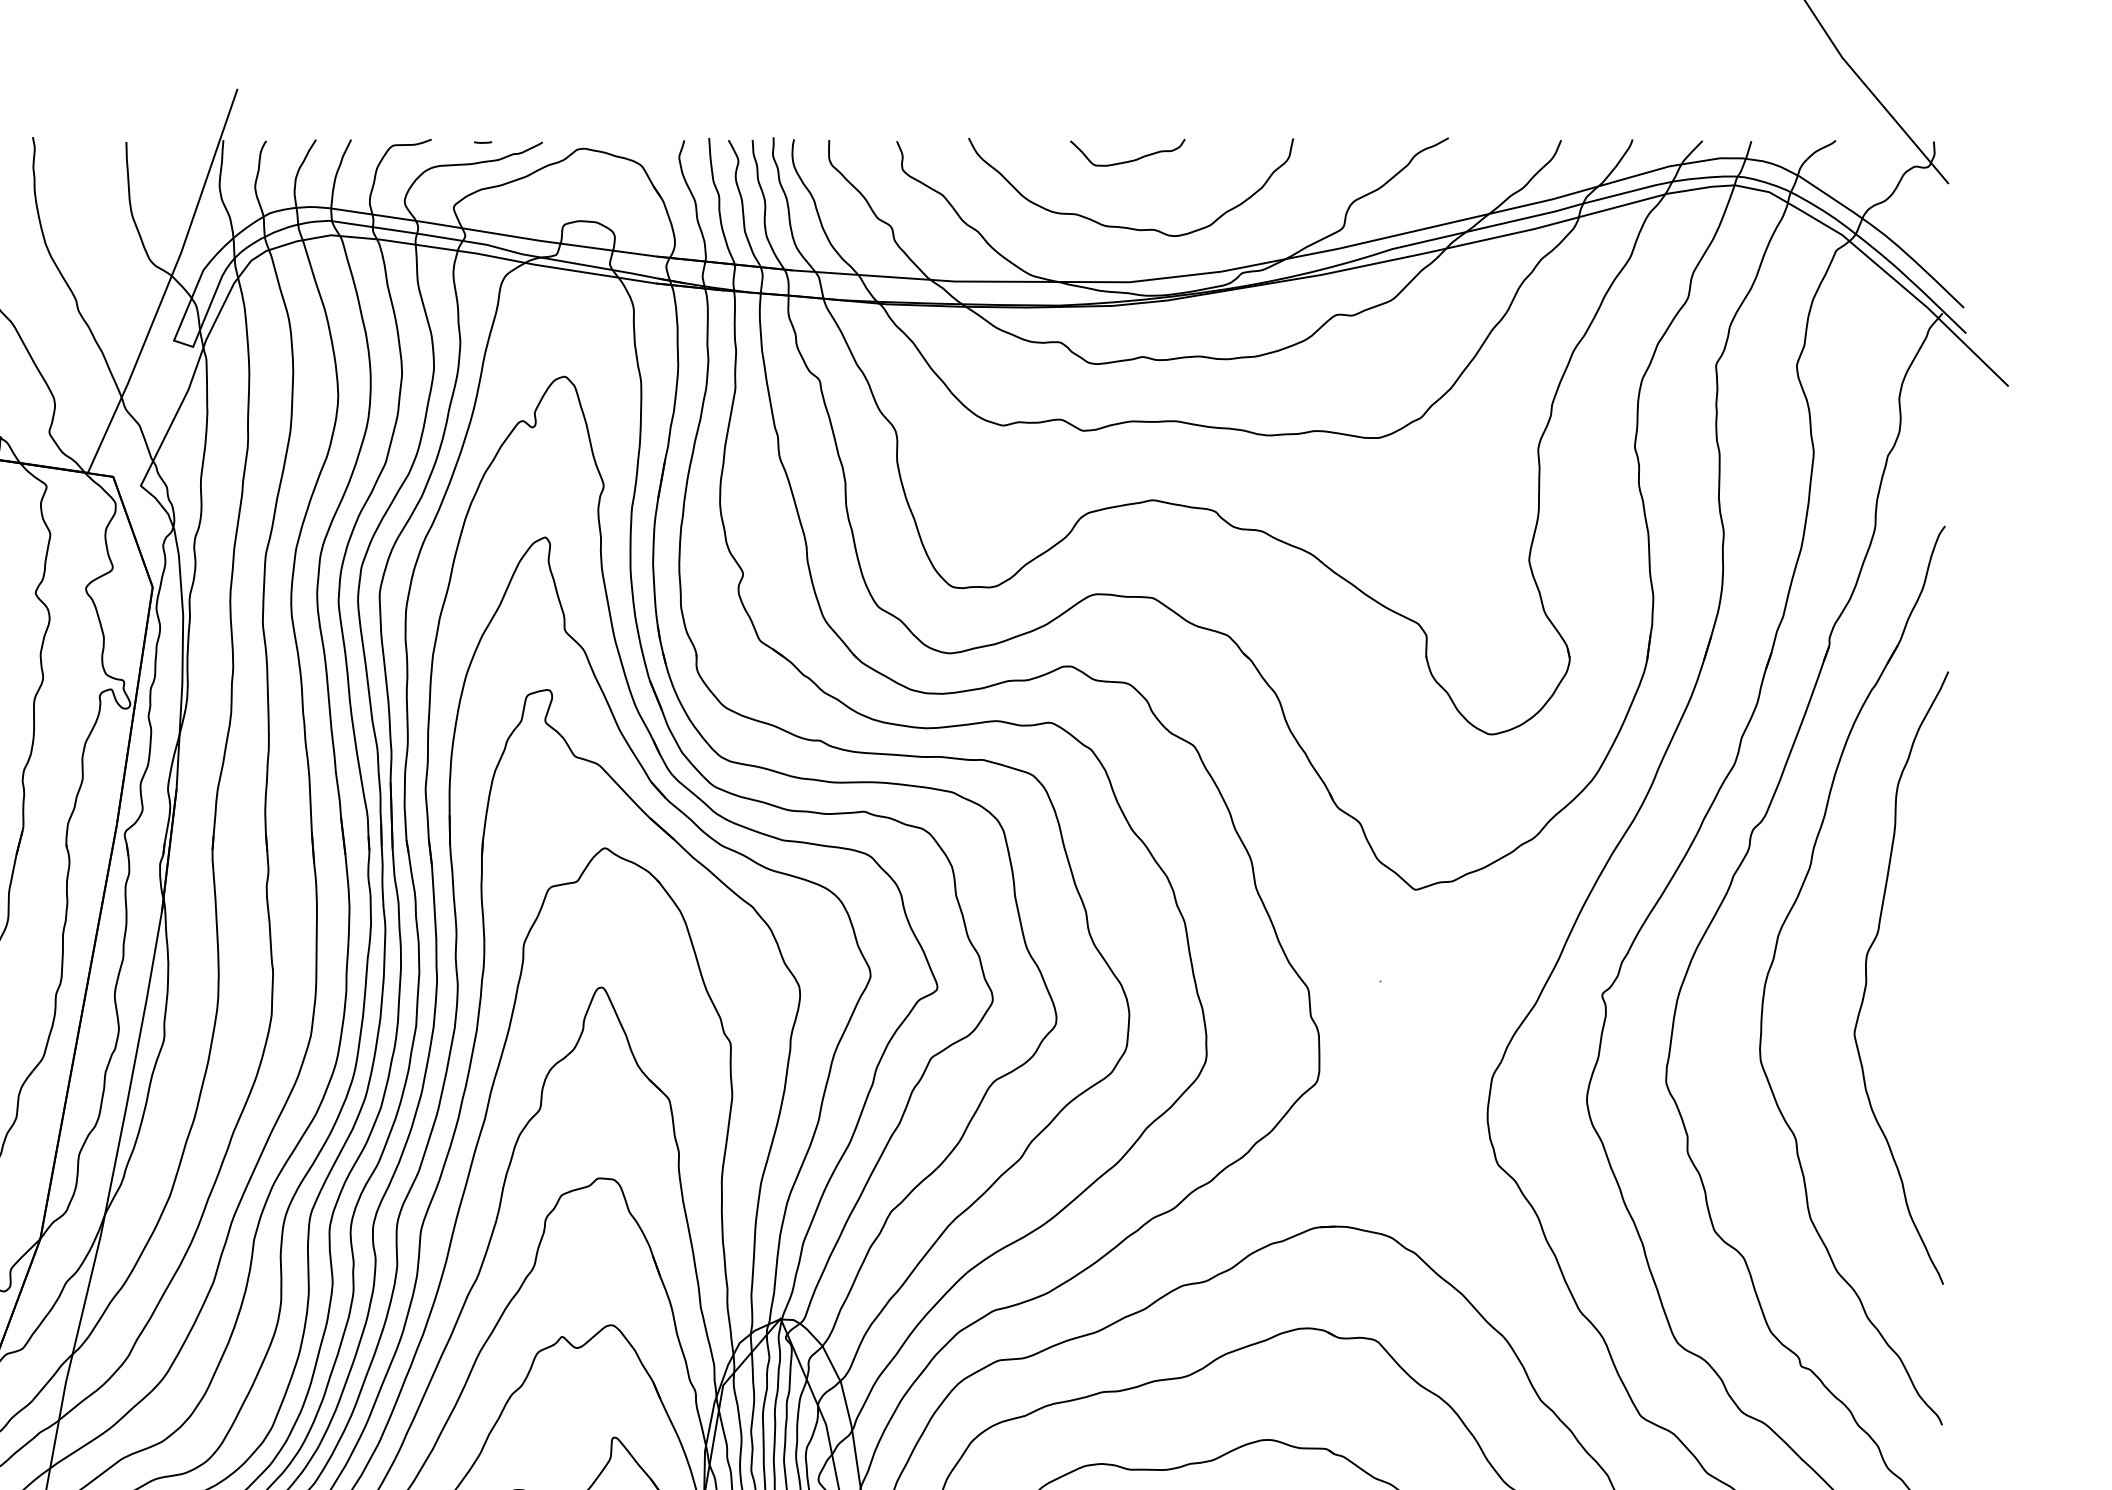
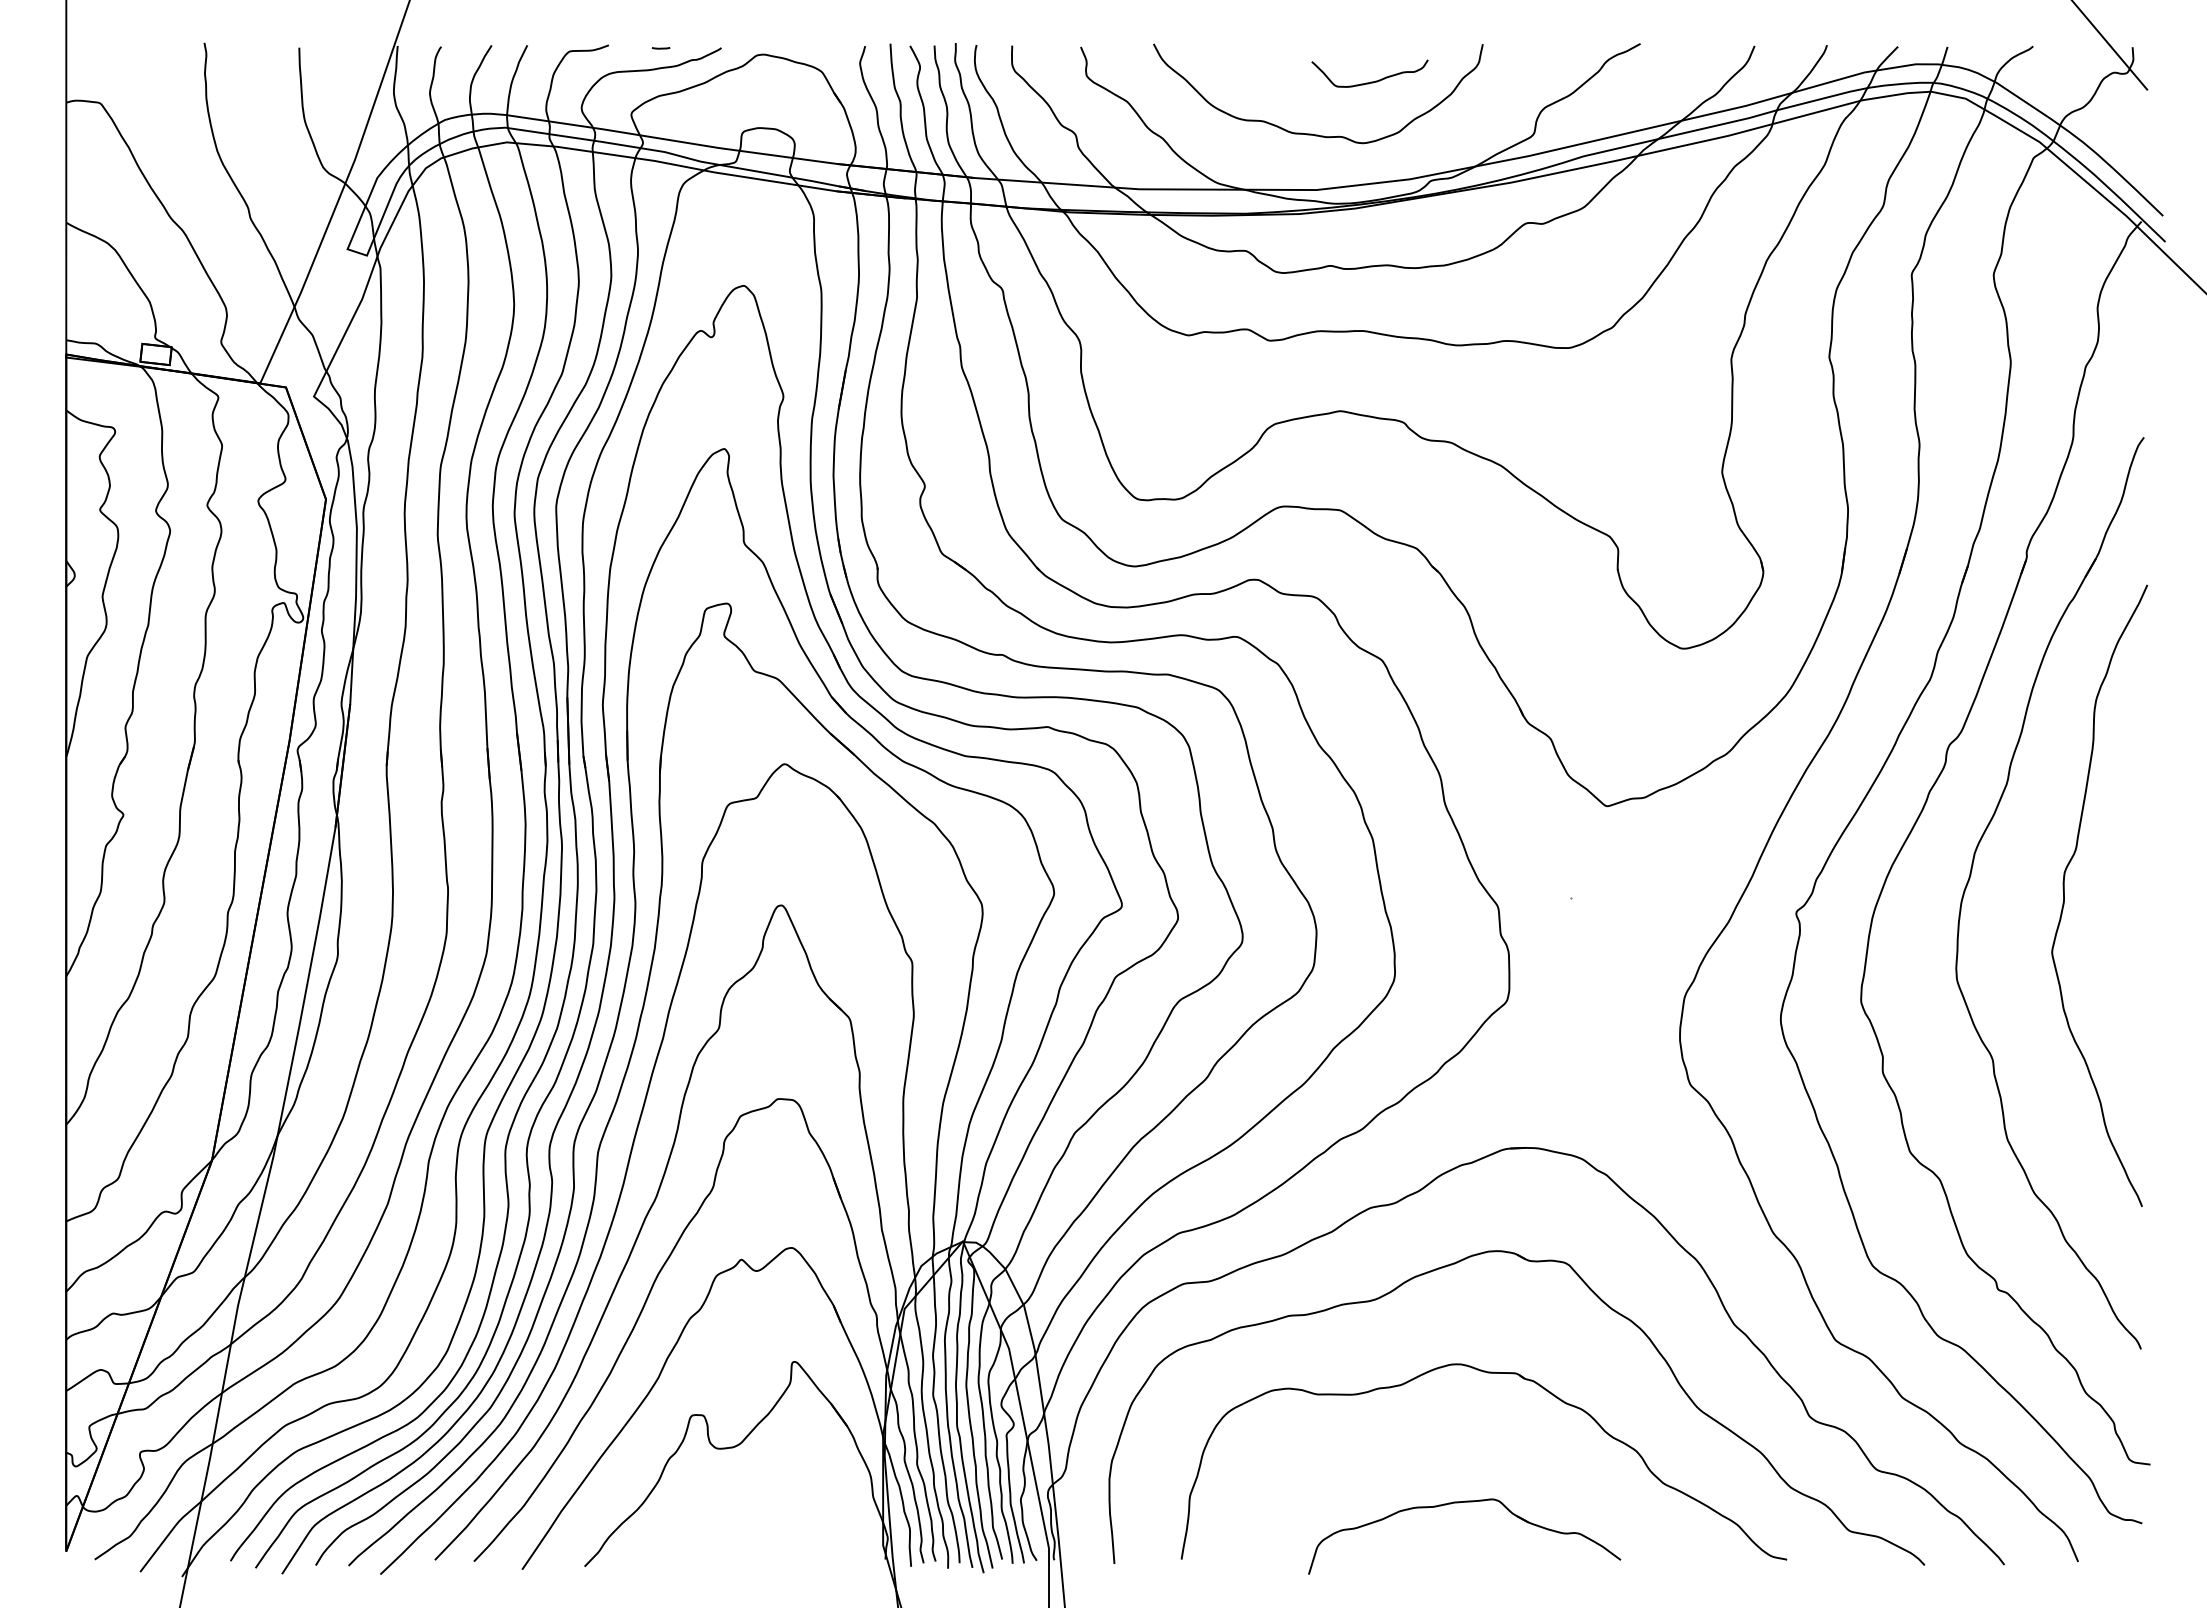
curve: (1129, 160) -> (1371, 81), moved

